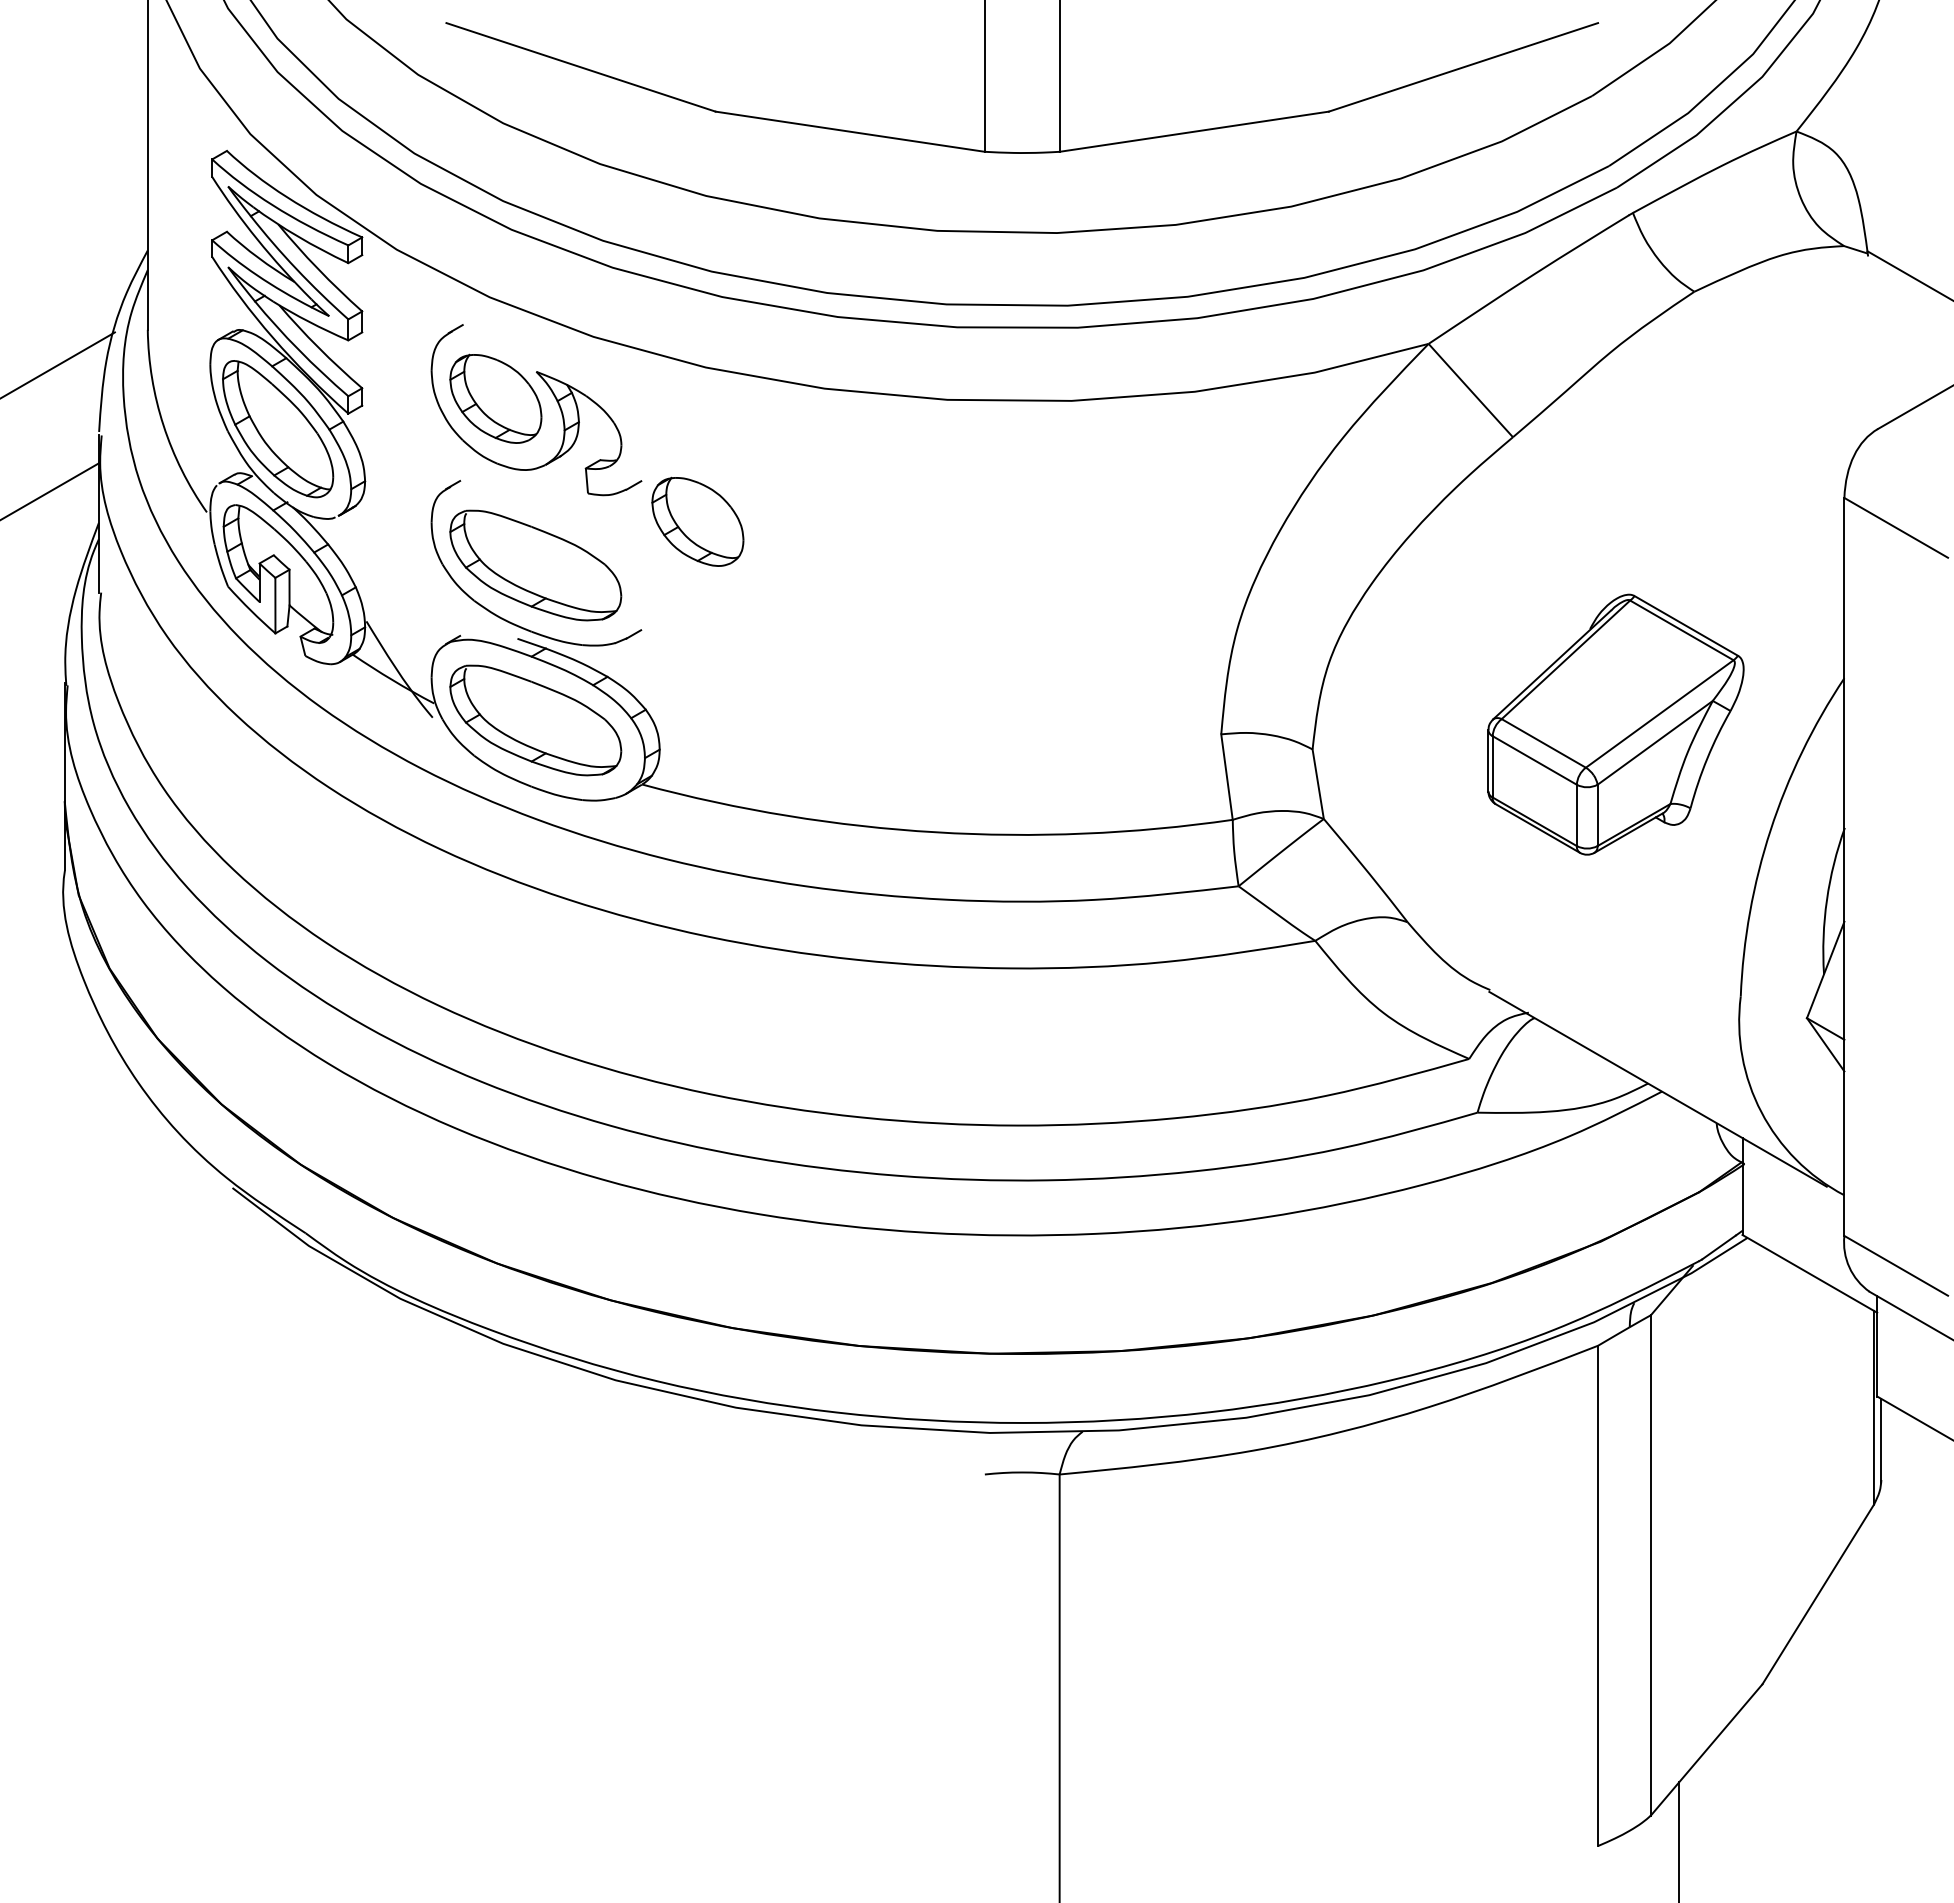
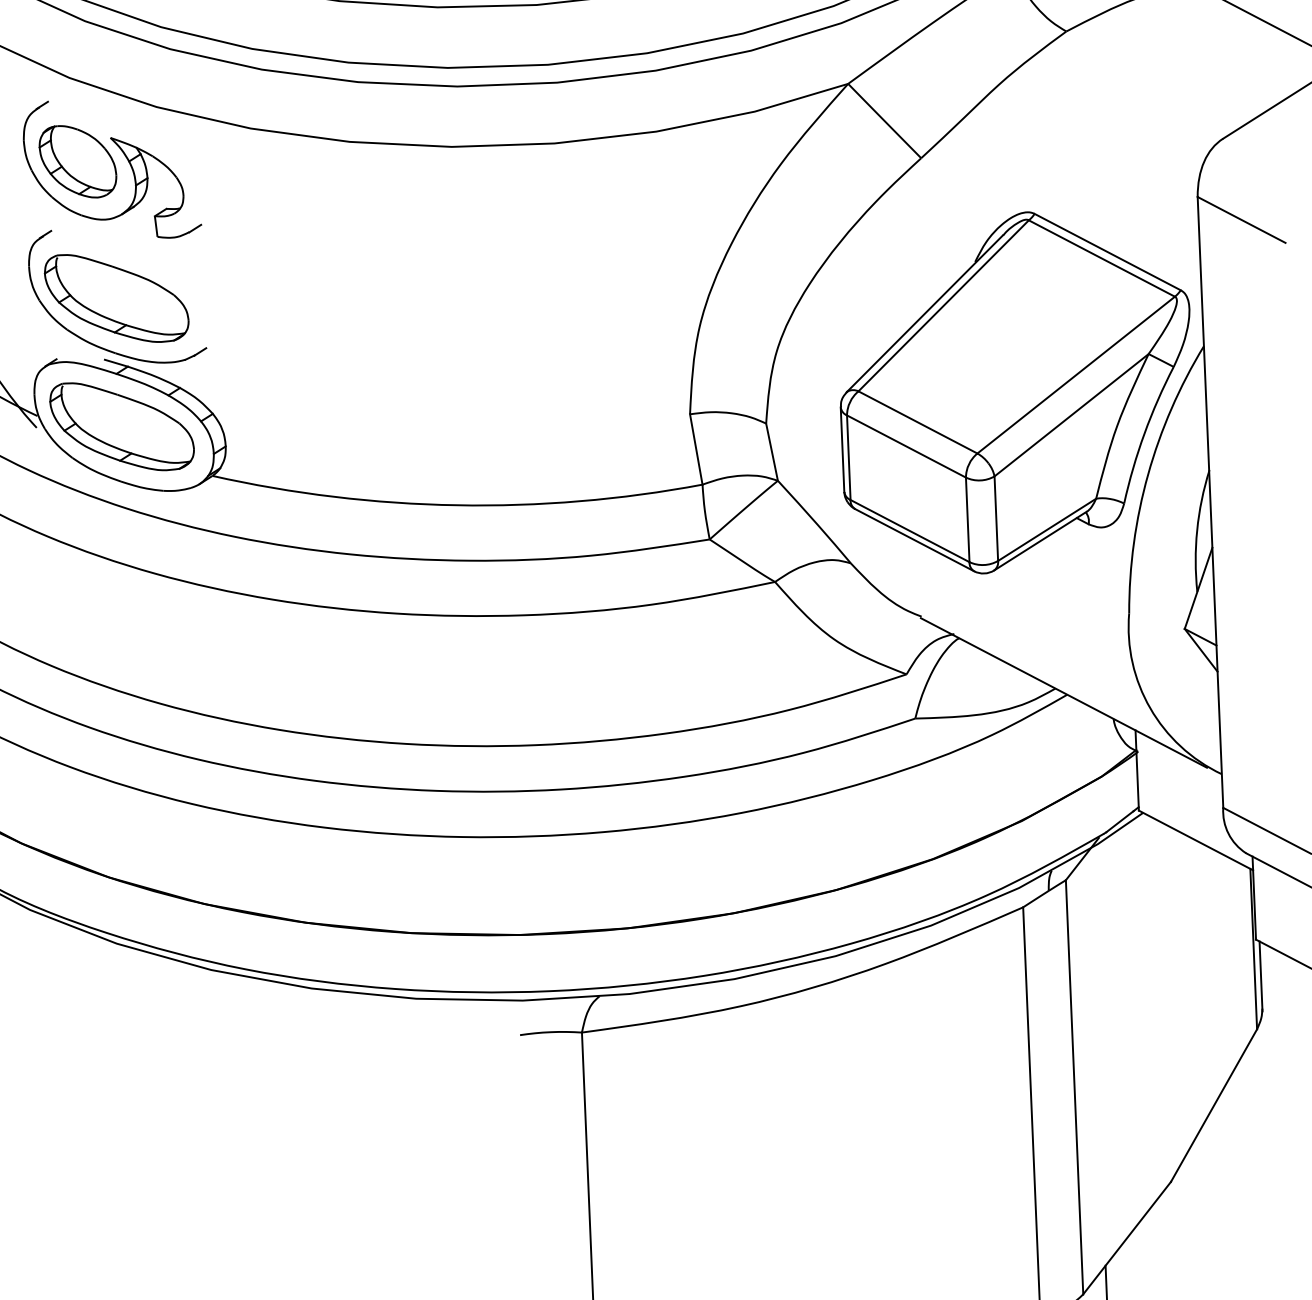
part: (697, 521) -> (249, 256), removed
part: (1615, 724) -> (1016, 392), size x1.67

